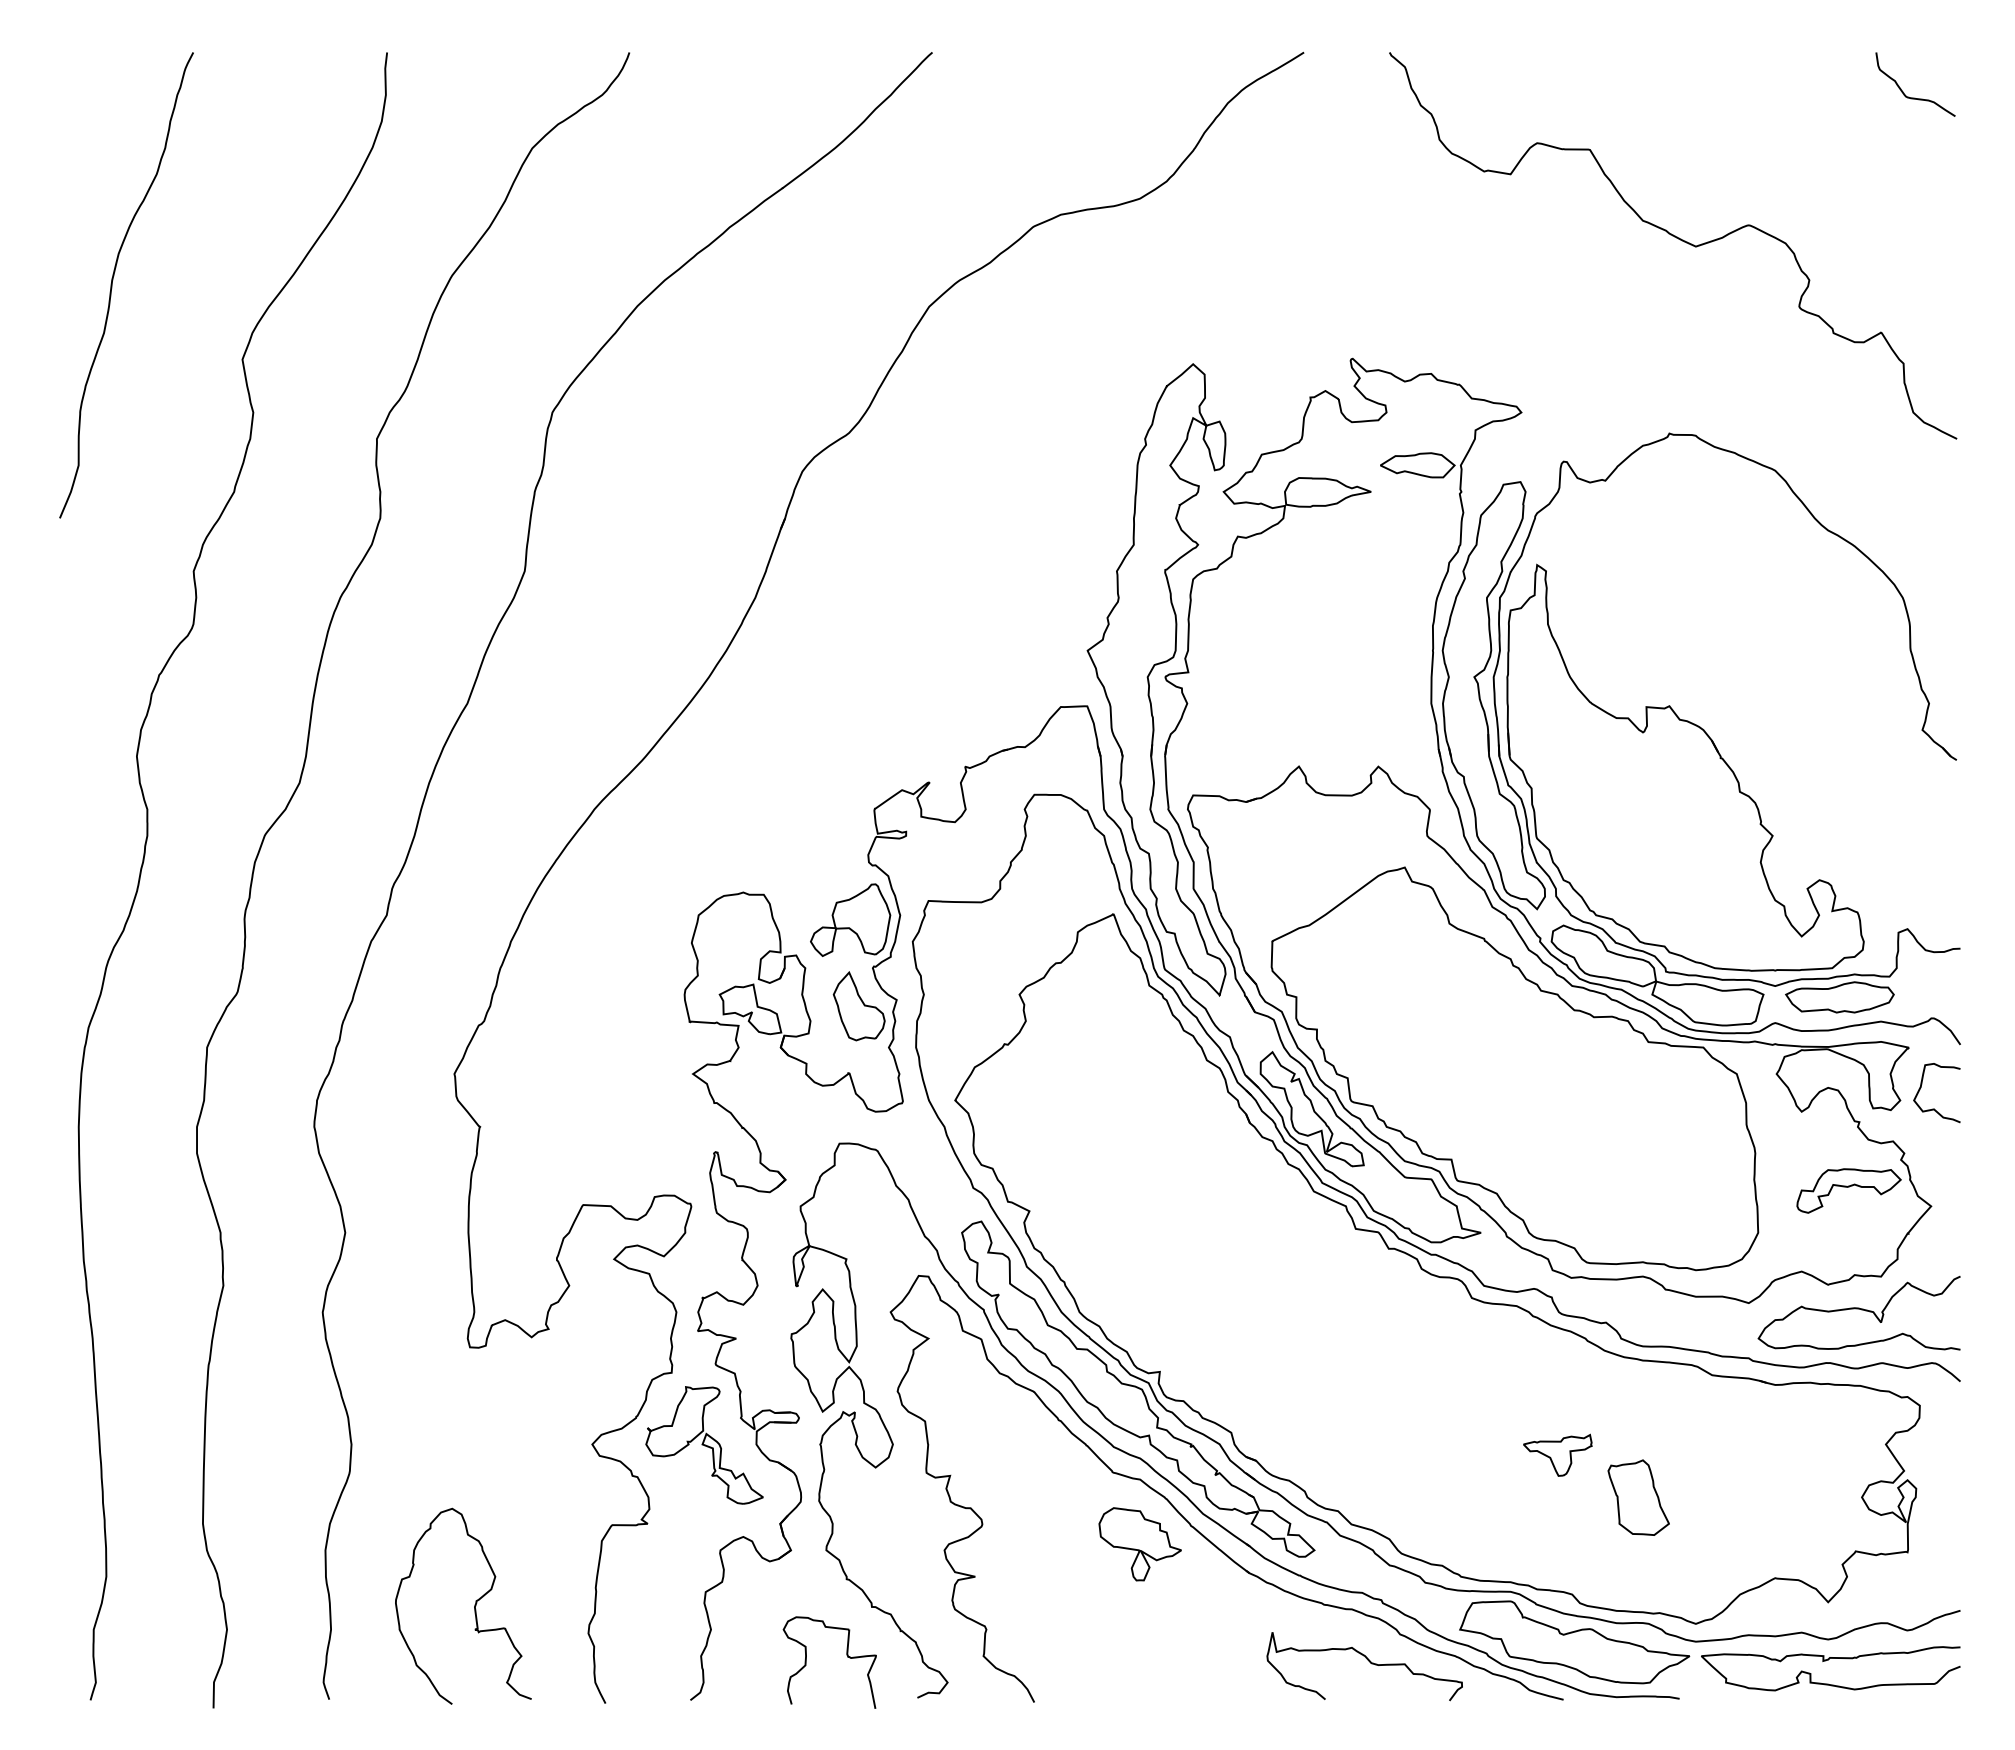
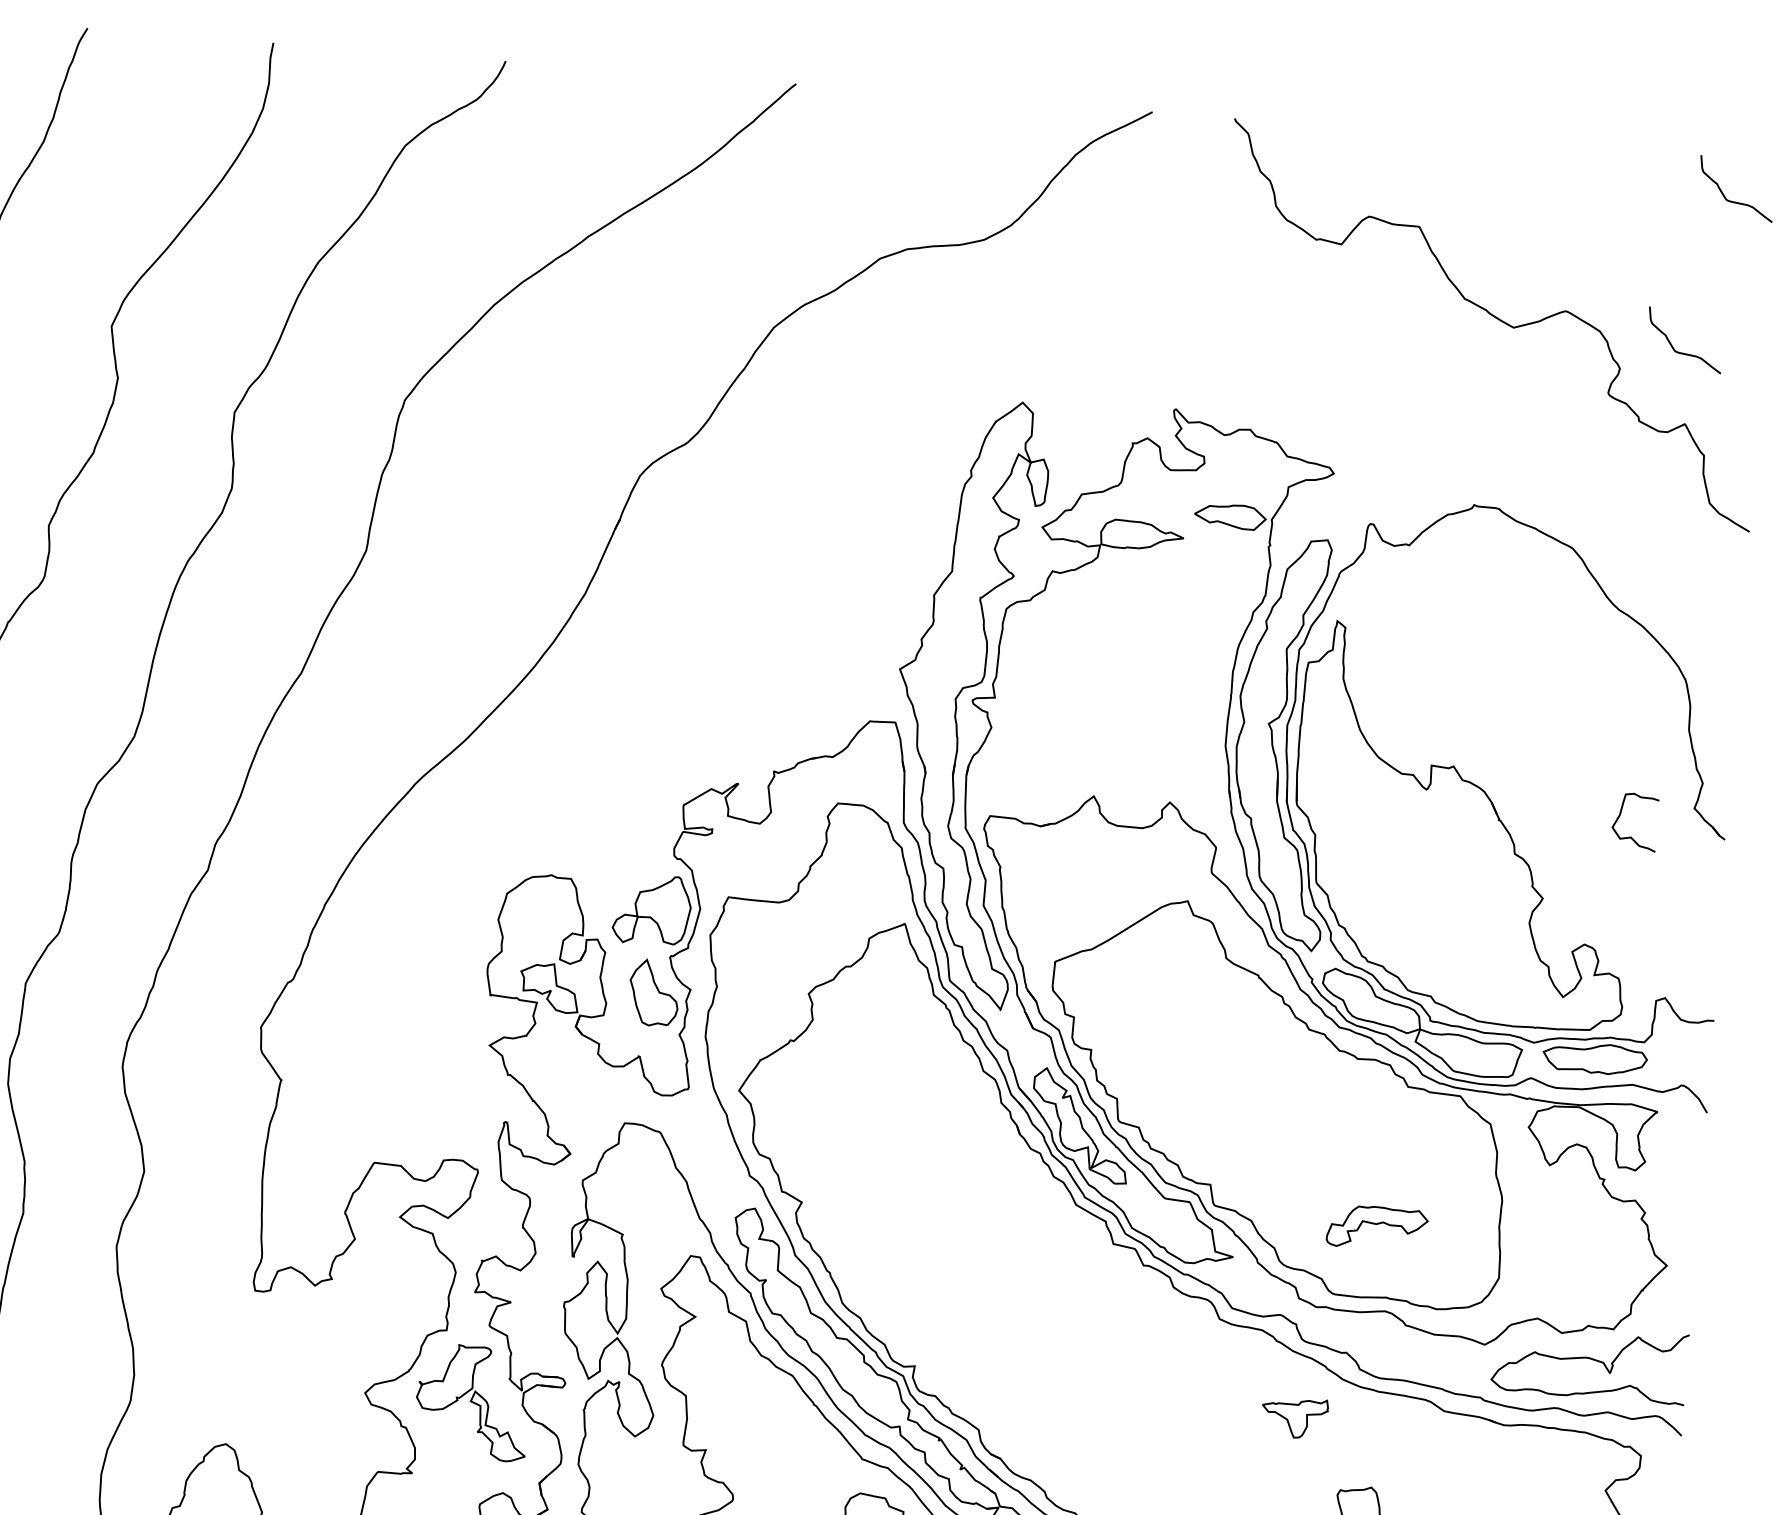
curve: (1874, 258) -> (1684, 352), added
curve: (1934, 1108) -> (1631, 836), moved
part: (1848, 1190) -> (1376, 1227), moved
part: (1557, 1454) -> (1294, 1416), moved

